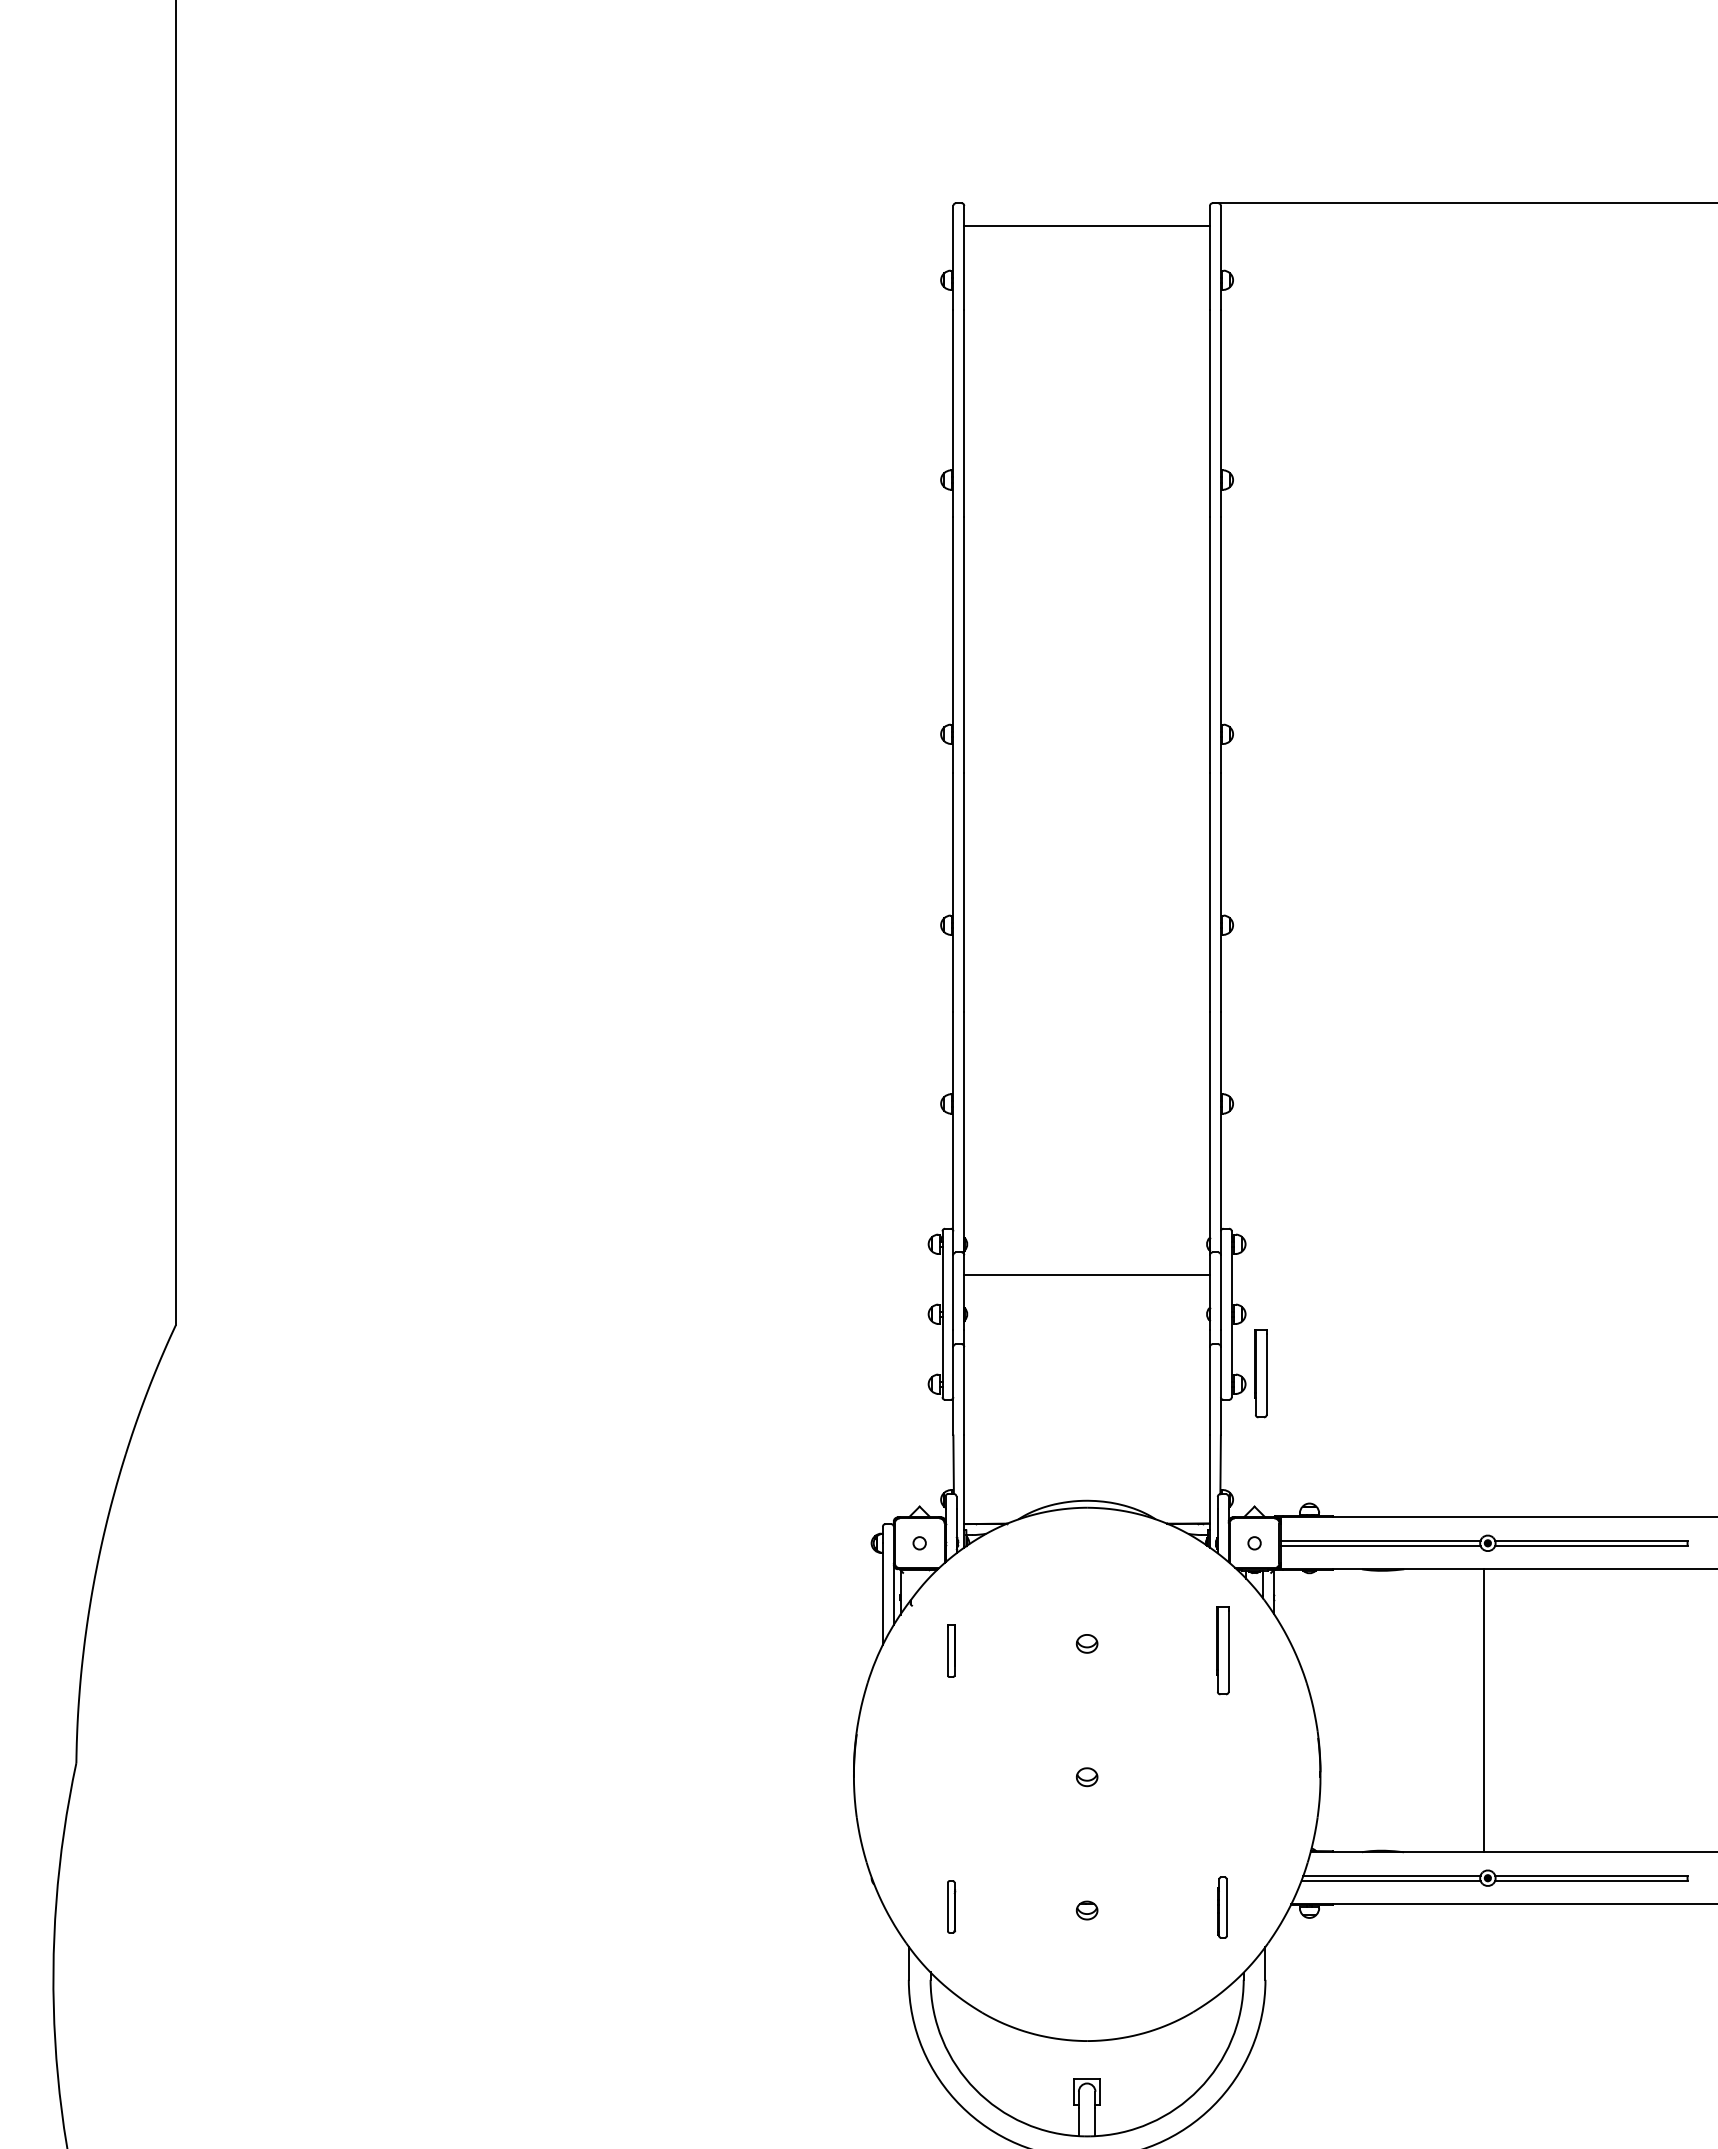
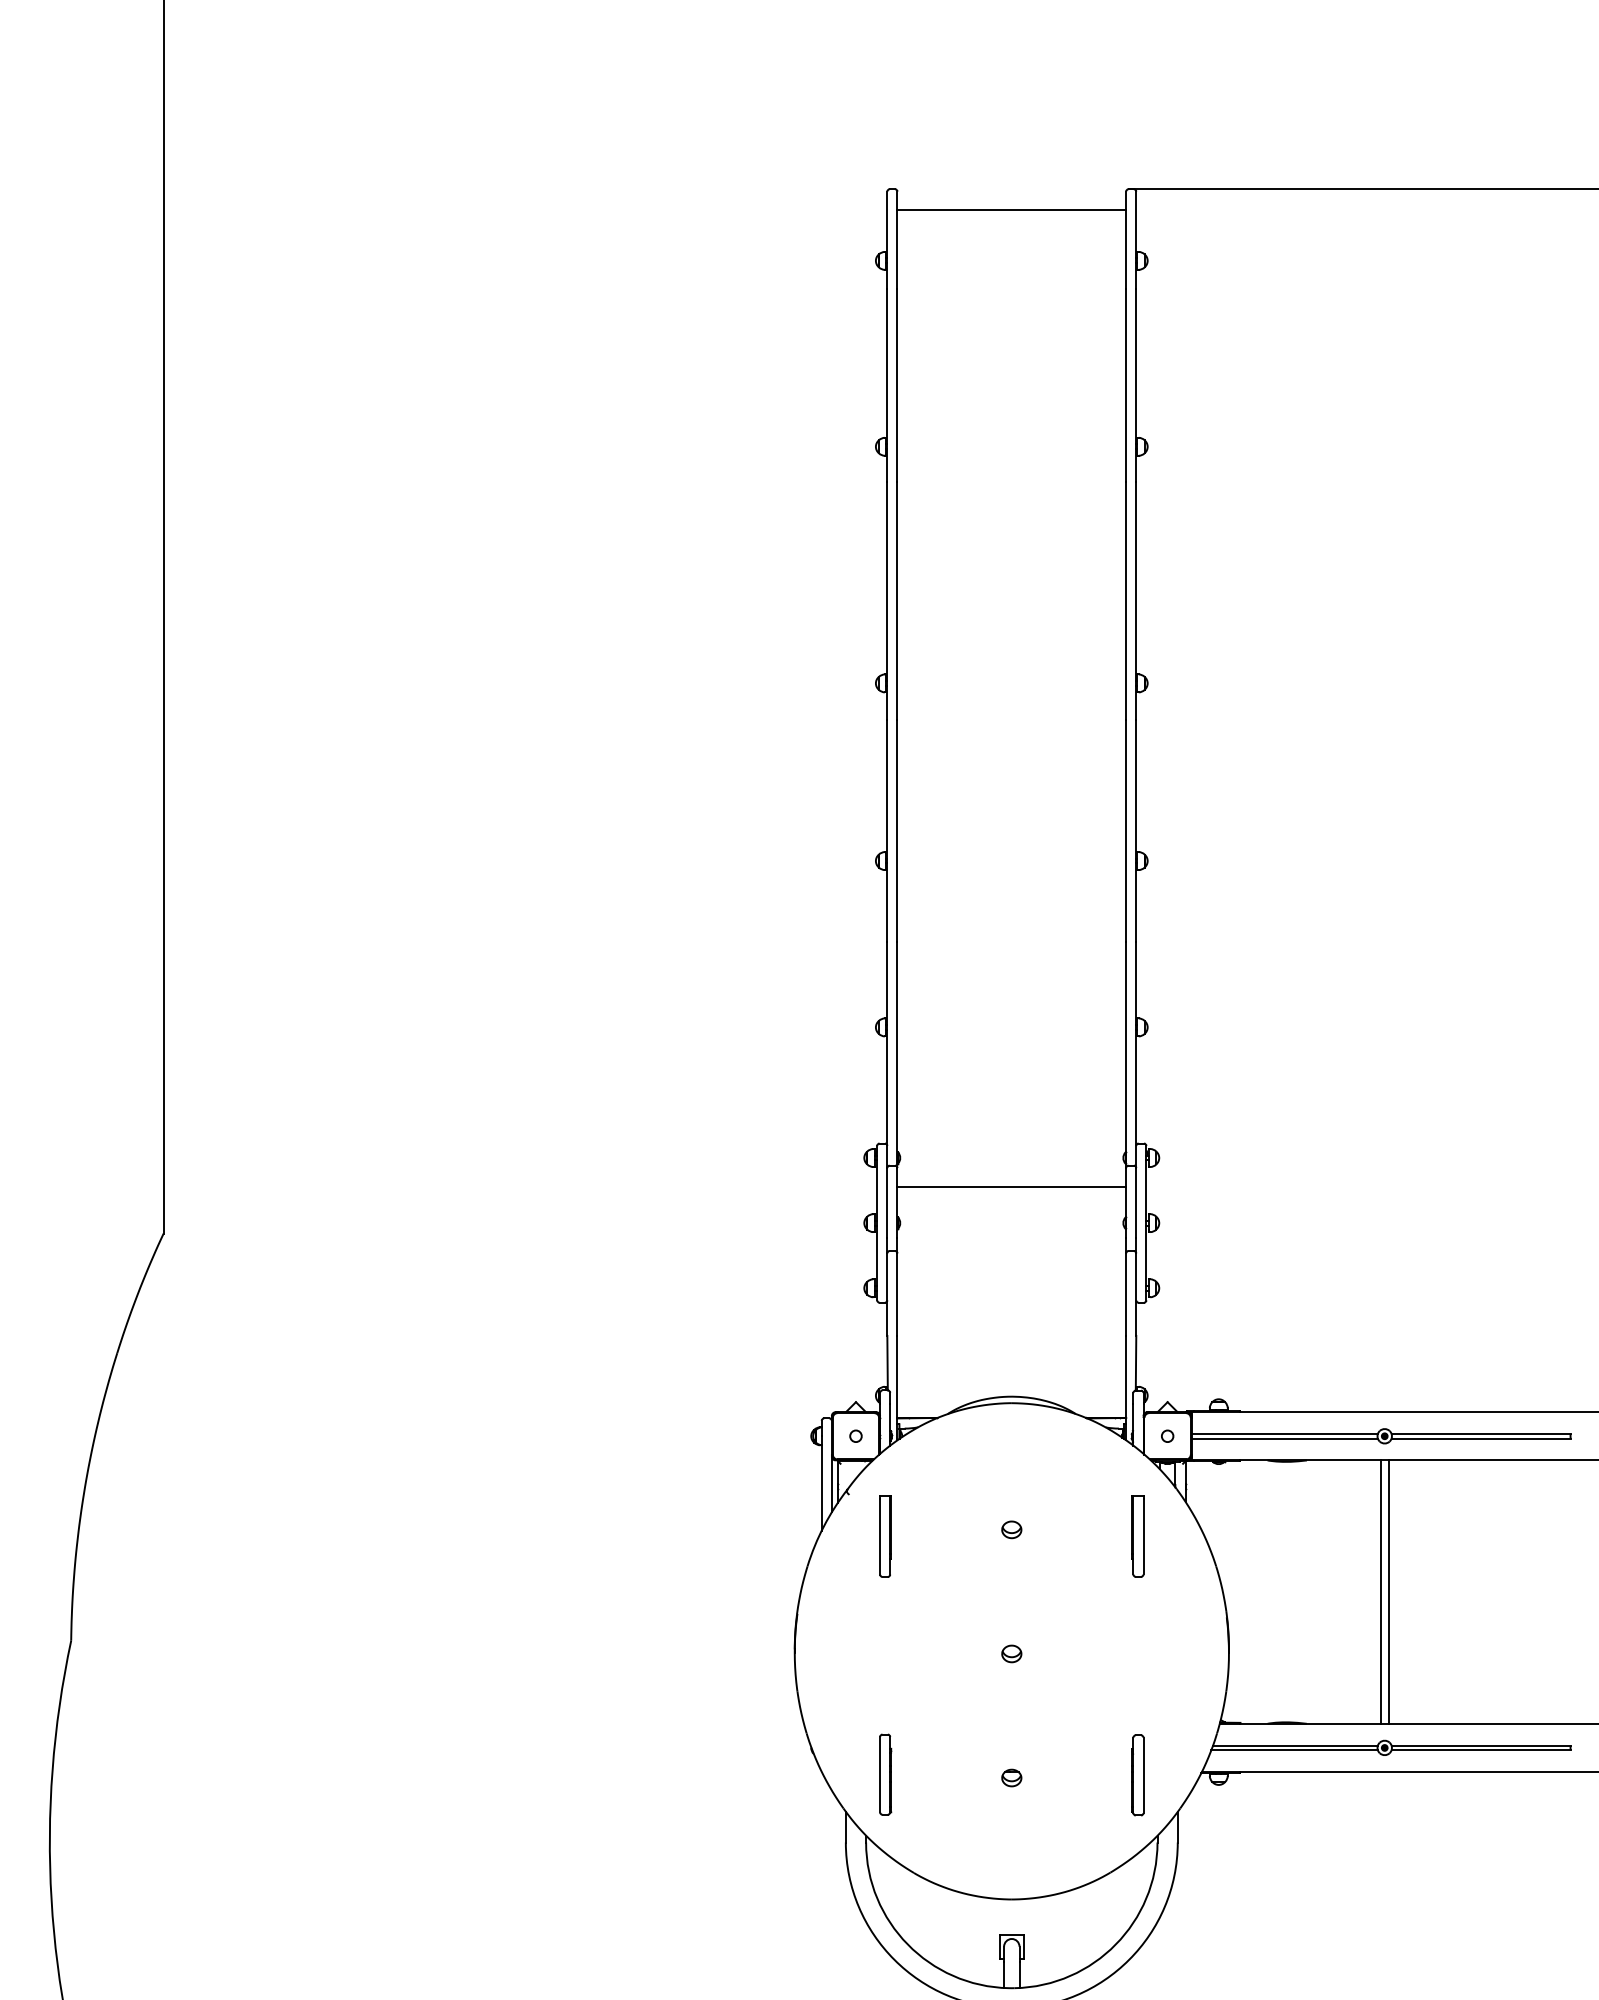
part: (1260, 1373) -> (1173, 1278), removed
part: (951, 1650) -> (885, 1536), size x1.67
line: (1492, 1710) -> (1389, 1591), added
part: (951, 1906) -> (885, 1774), size x1.67
part: (1222, 1907) -> (1137, 1775), size x1.43

